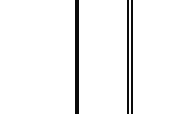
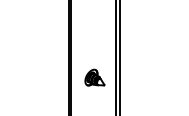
part: (104, 81) -> (94, 77), added

